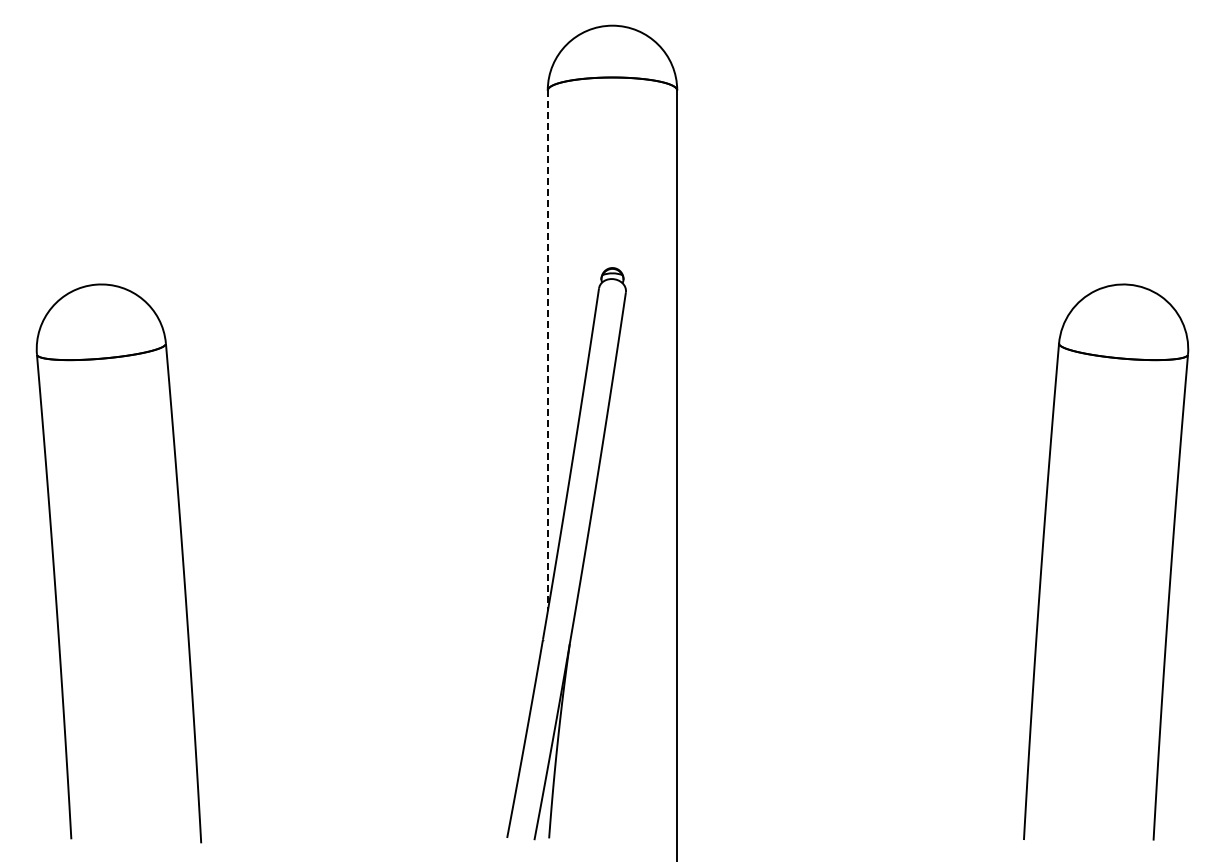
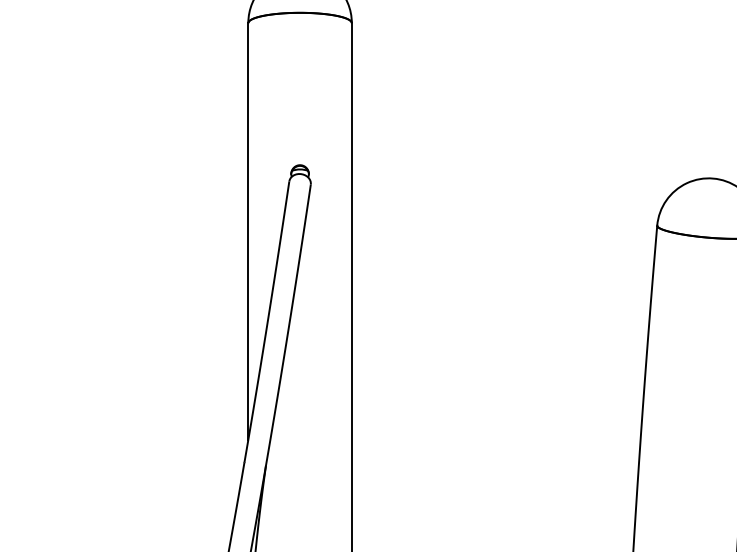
line: (547, 350) -> (248, 231), dashed -> solid

